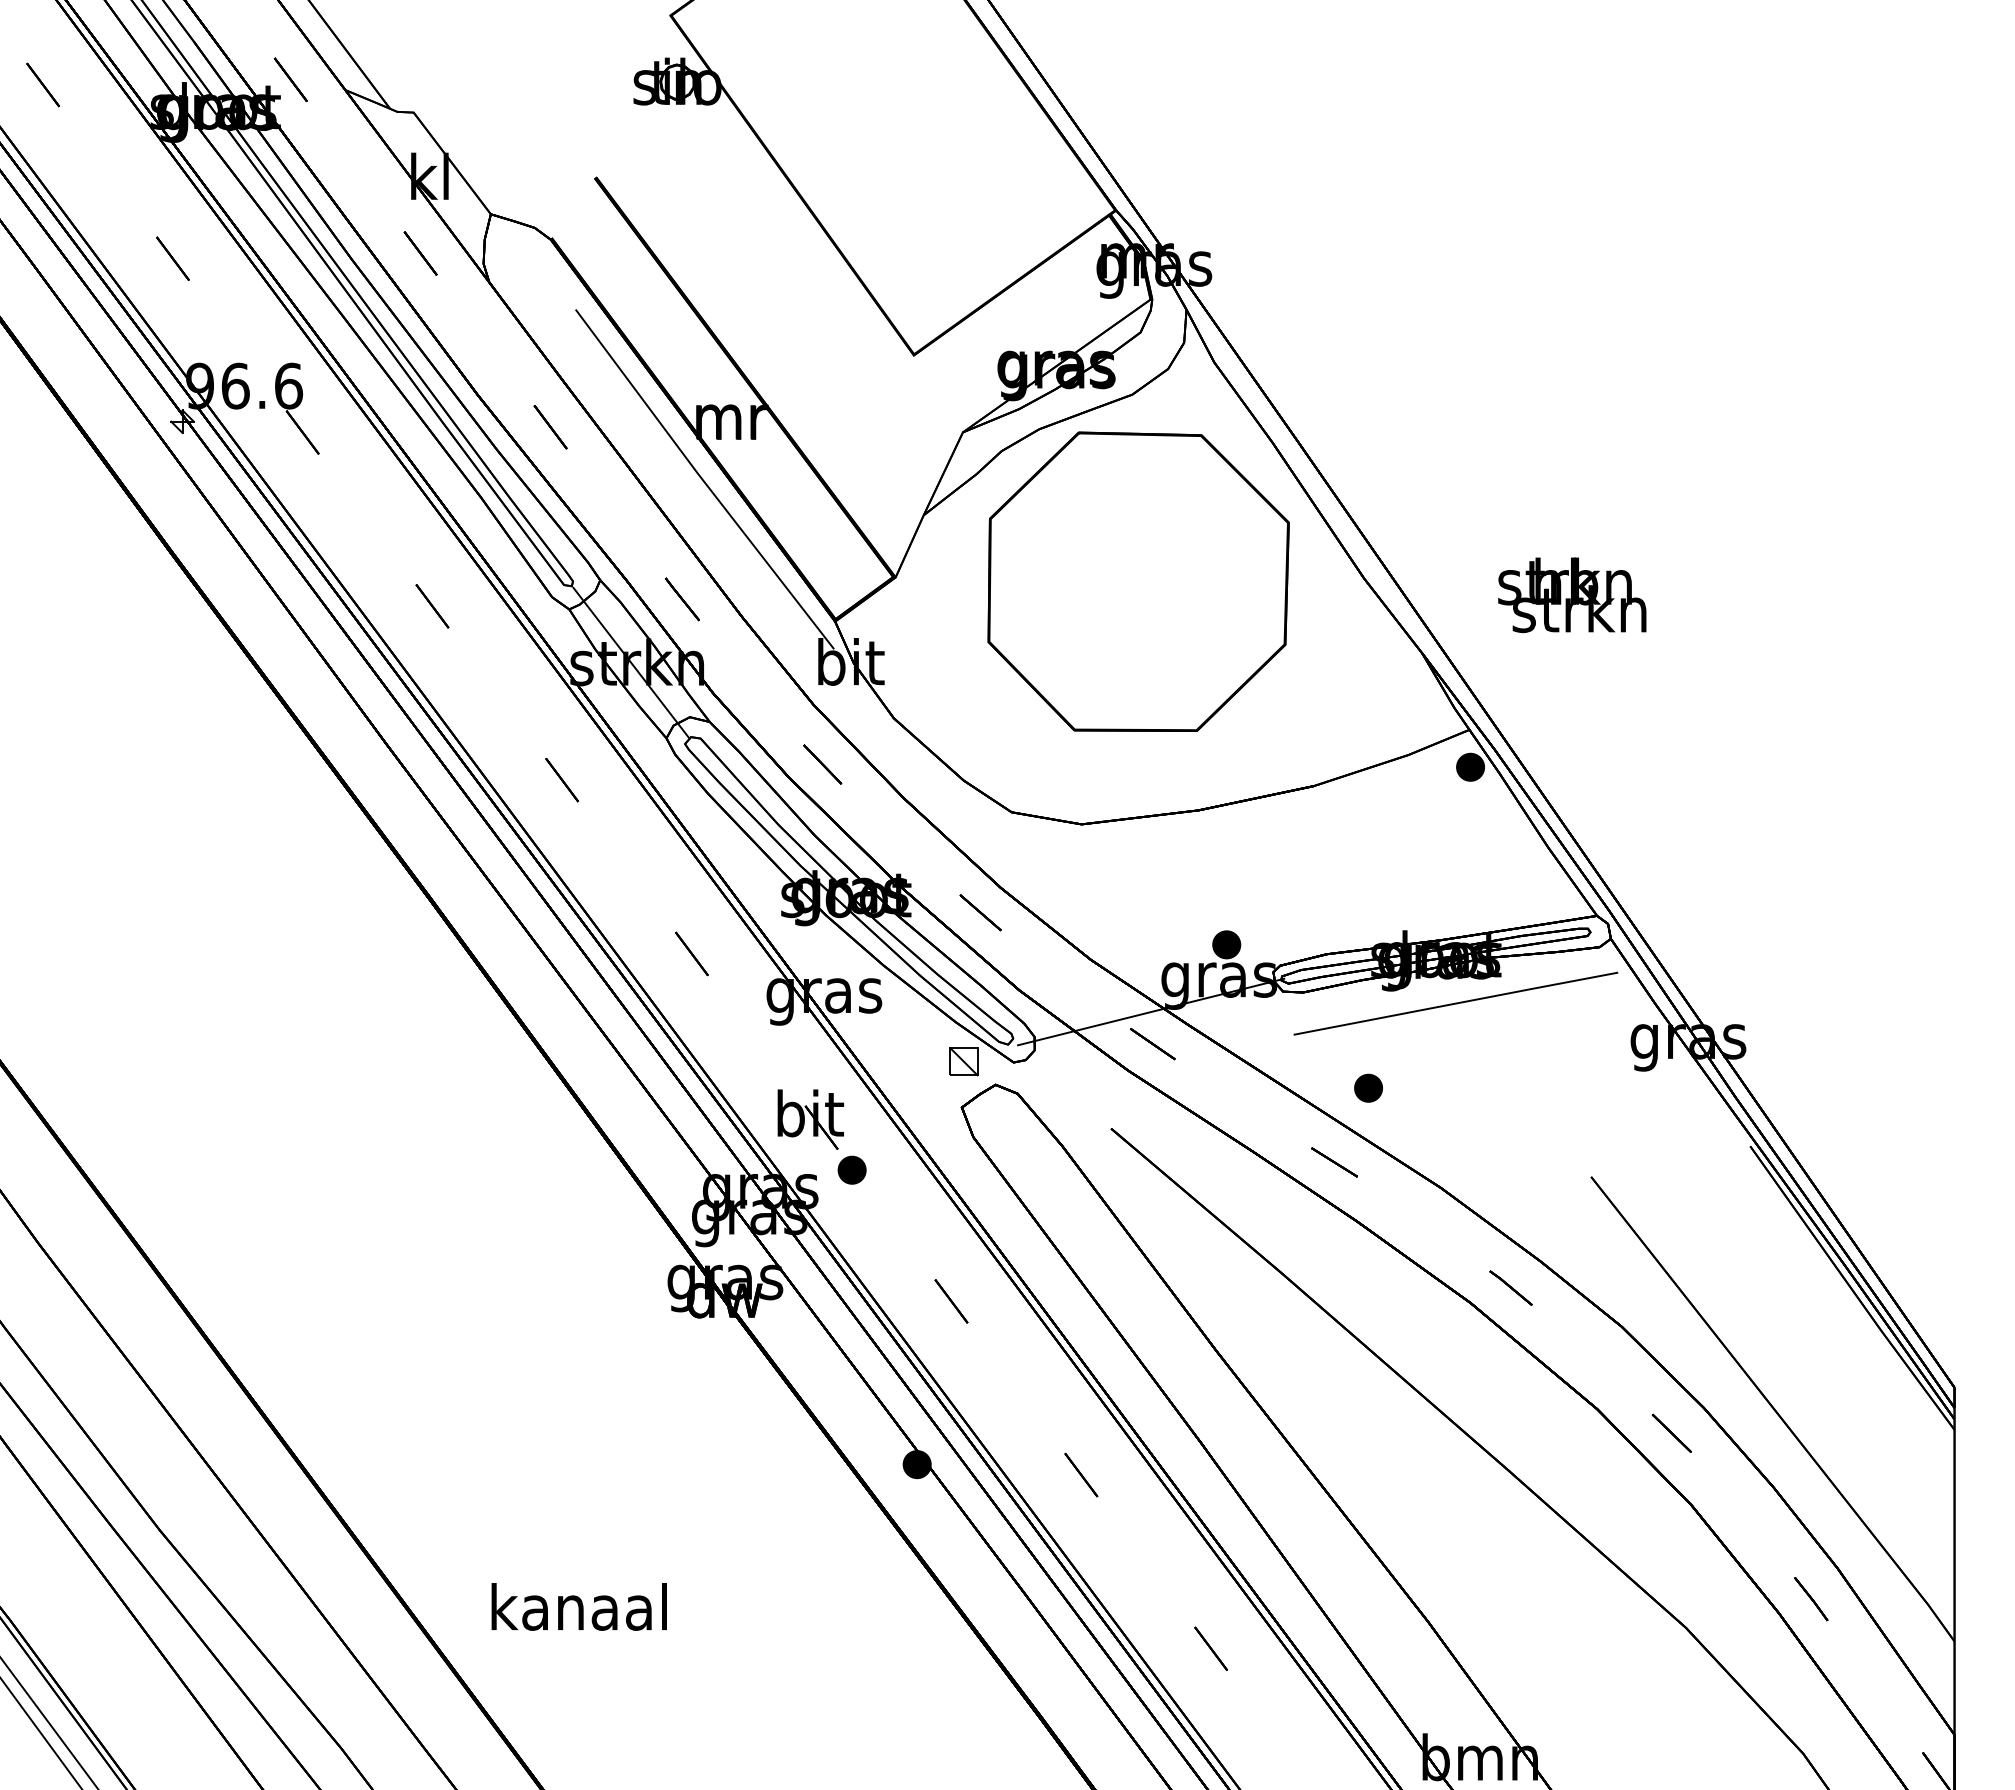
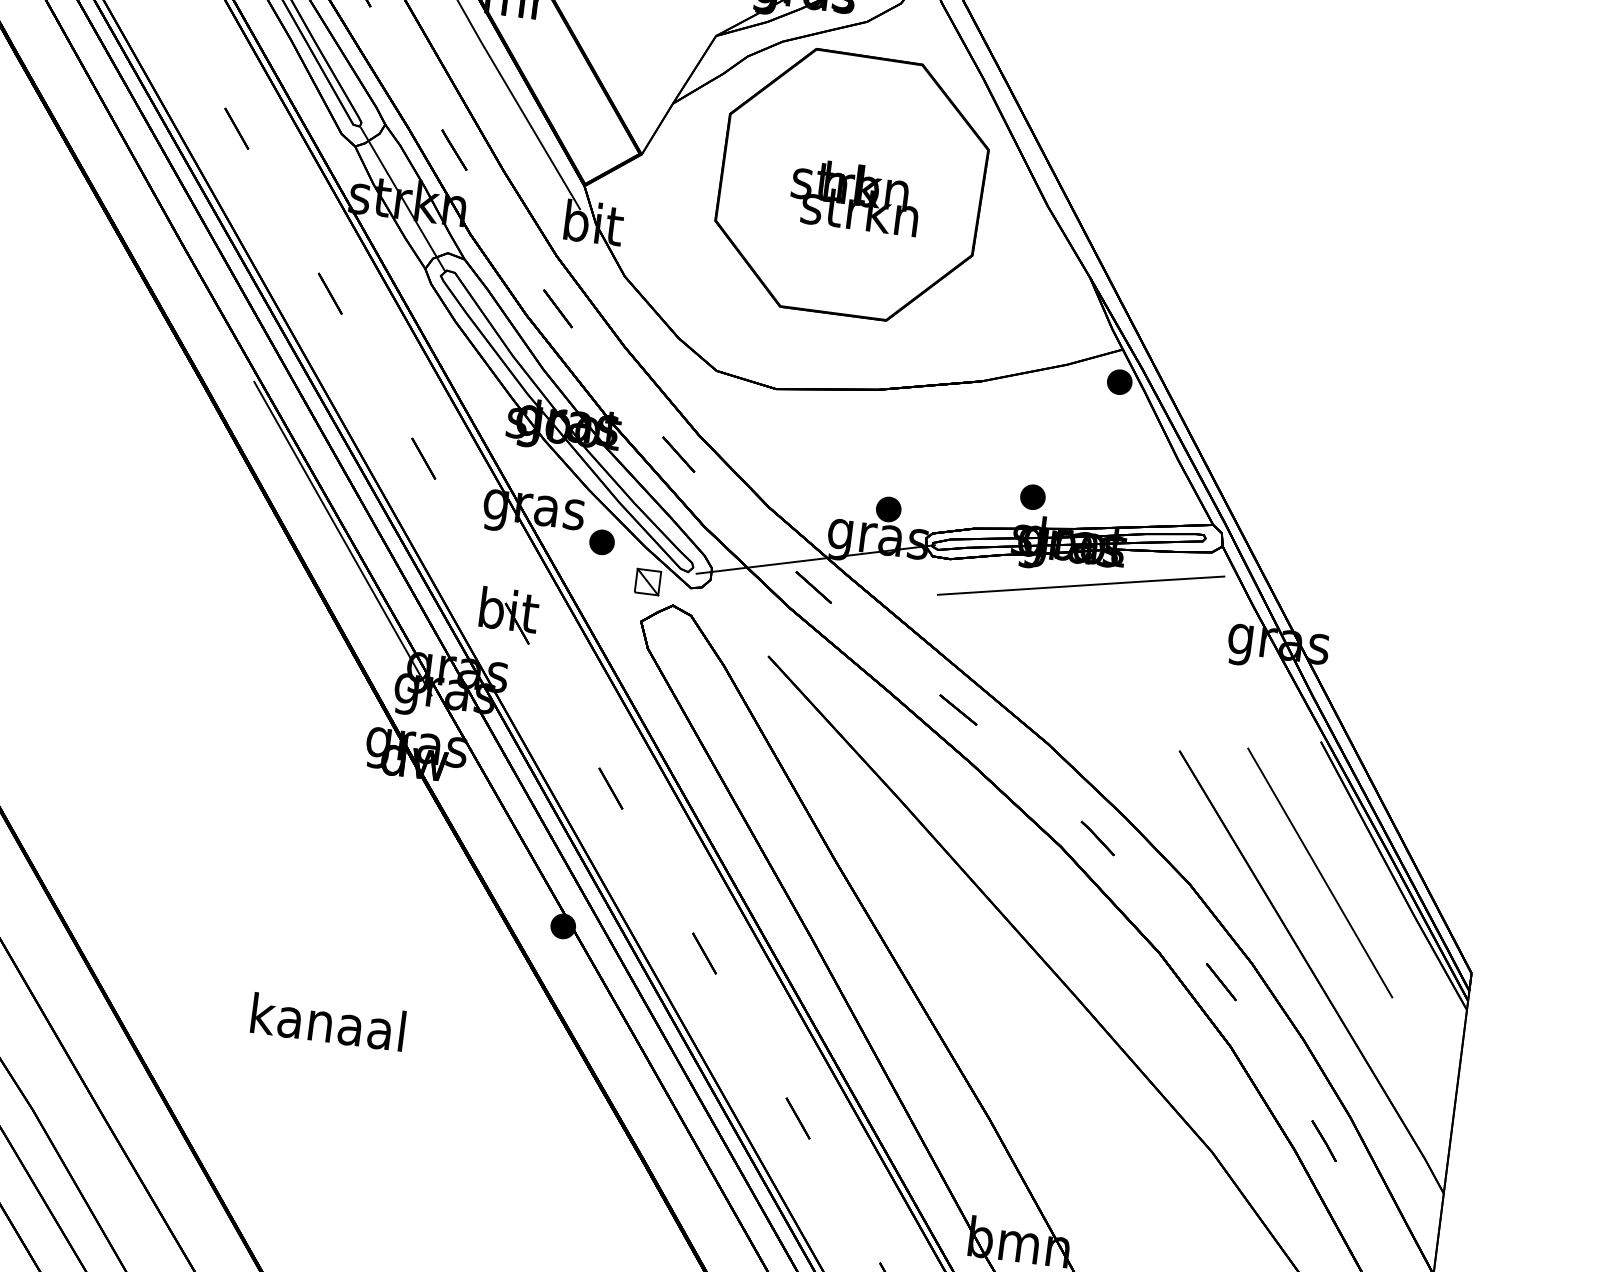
text: (1572, 595) -> (855, 197), moved
line: (611, 1056) -> (342, 538), added
part: (1368, 1087) -> (1032, 496), moved
part: (851, 1169) -> (601, 541), moved
line: (1767, 1295) -> (1319, 872), added
text: (578, 1606) -> (327, 1021), moved

